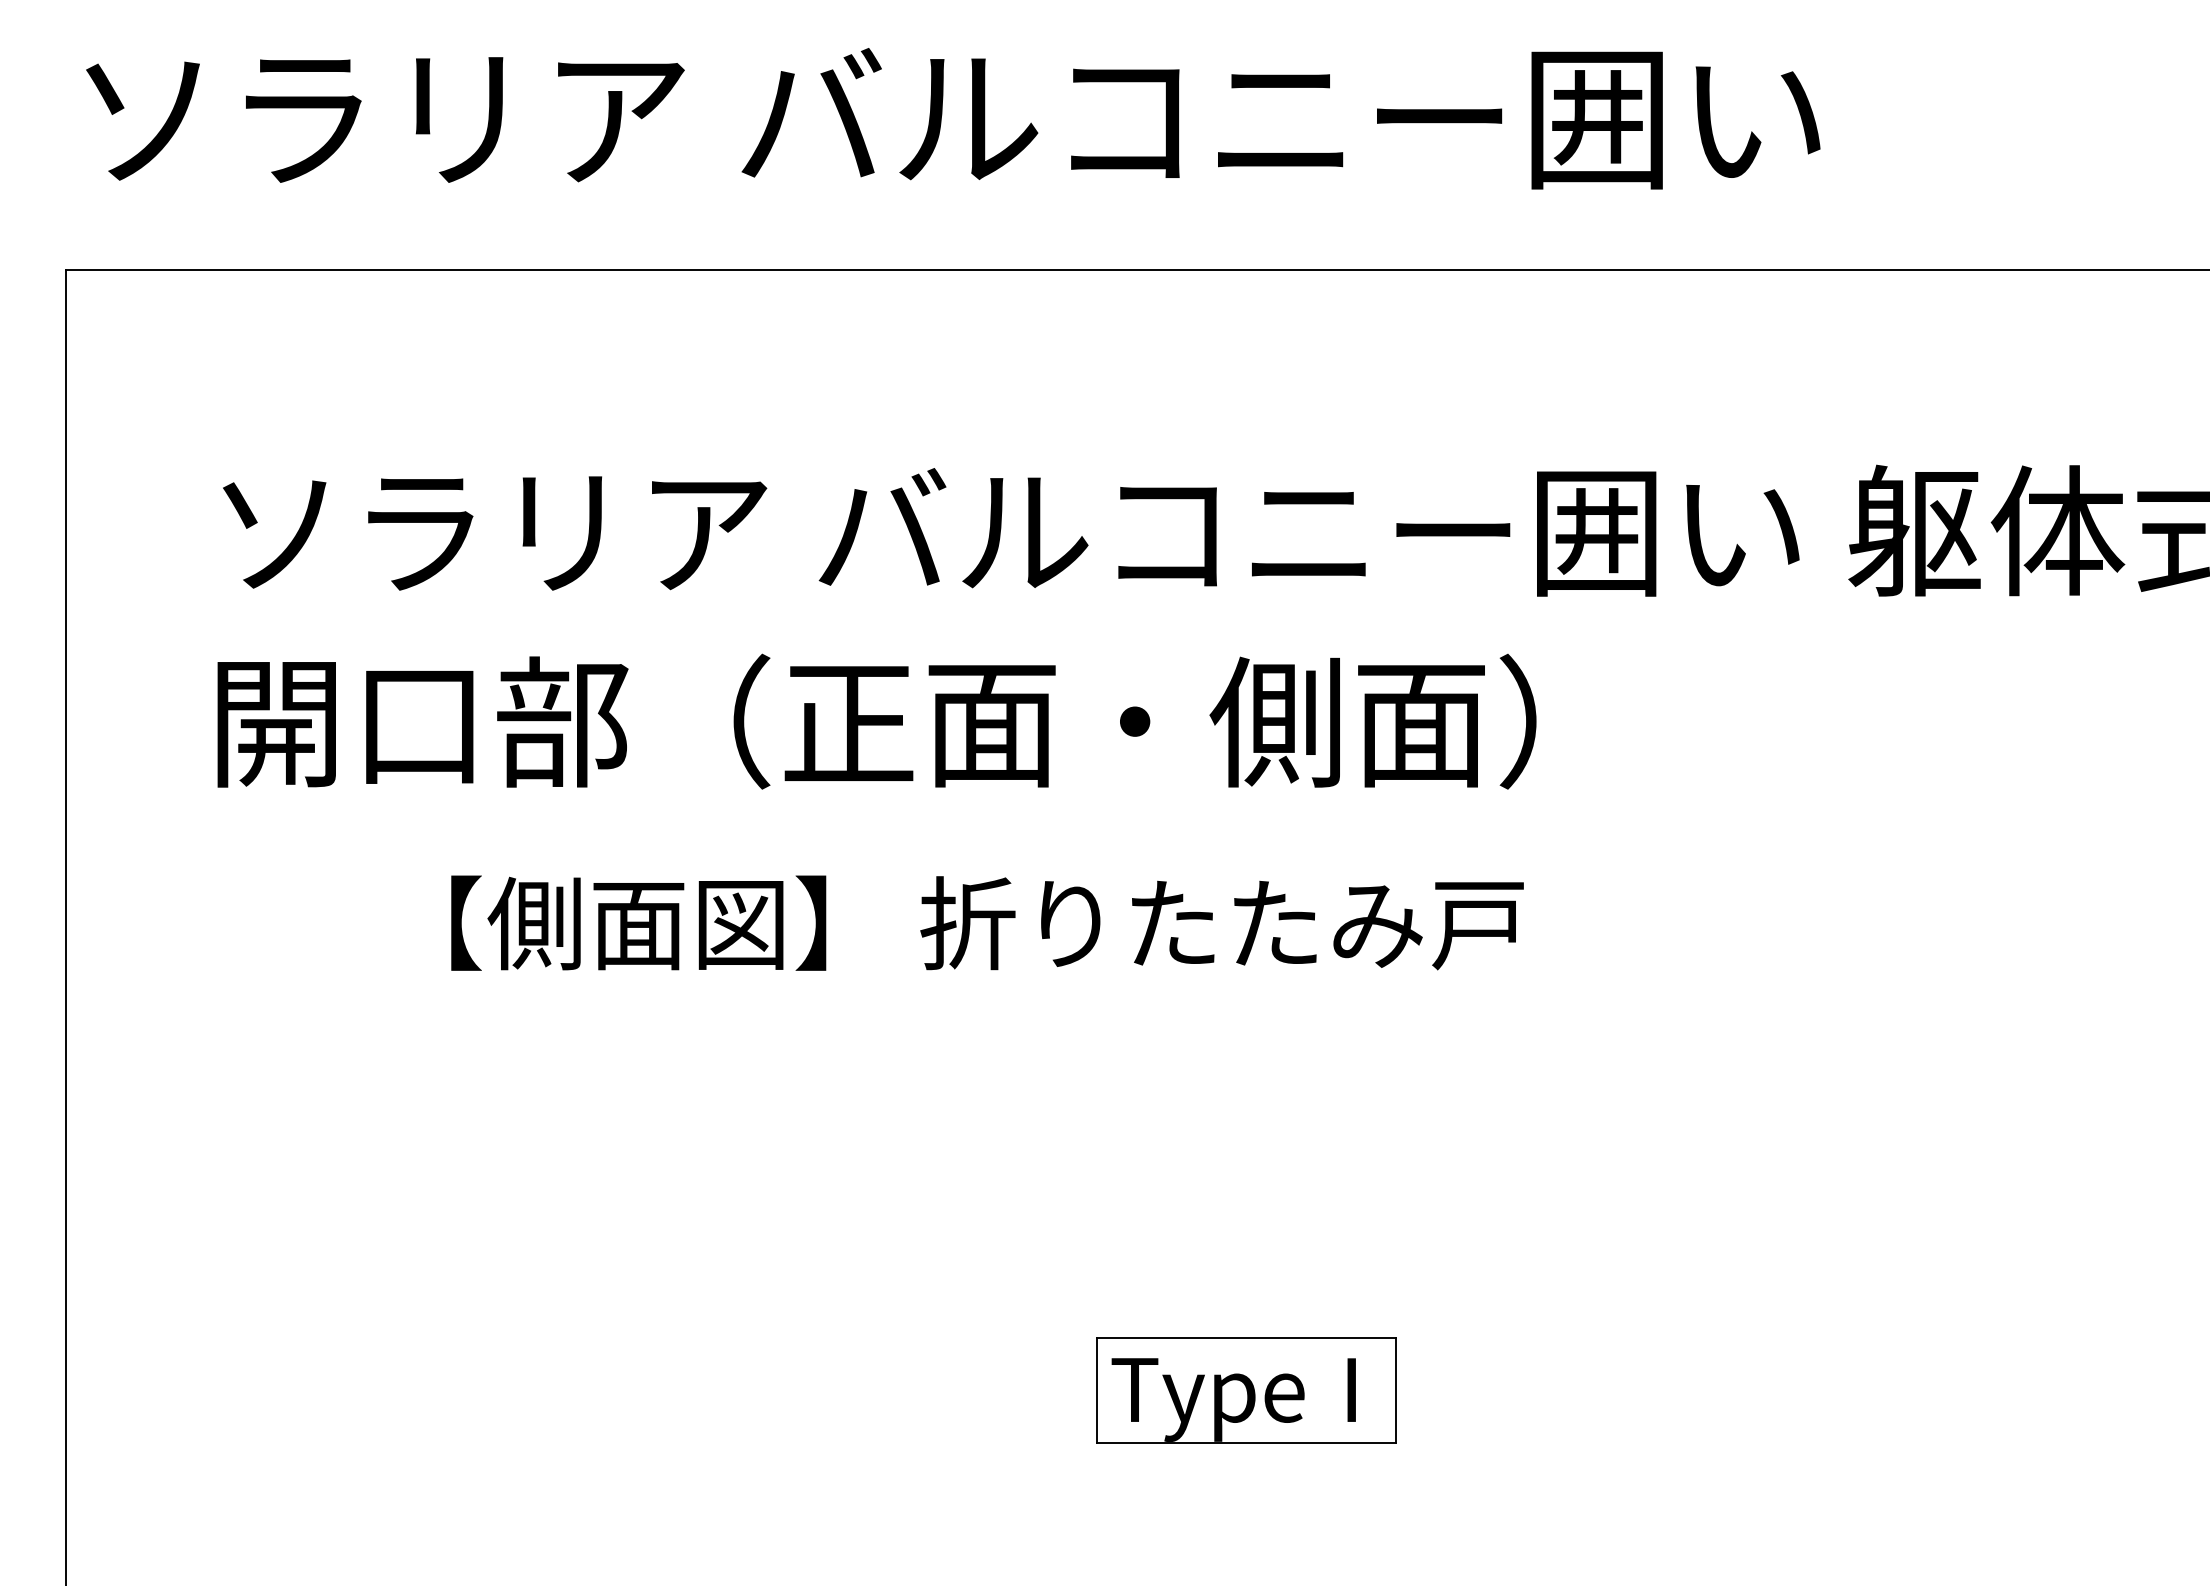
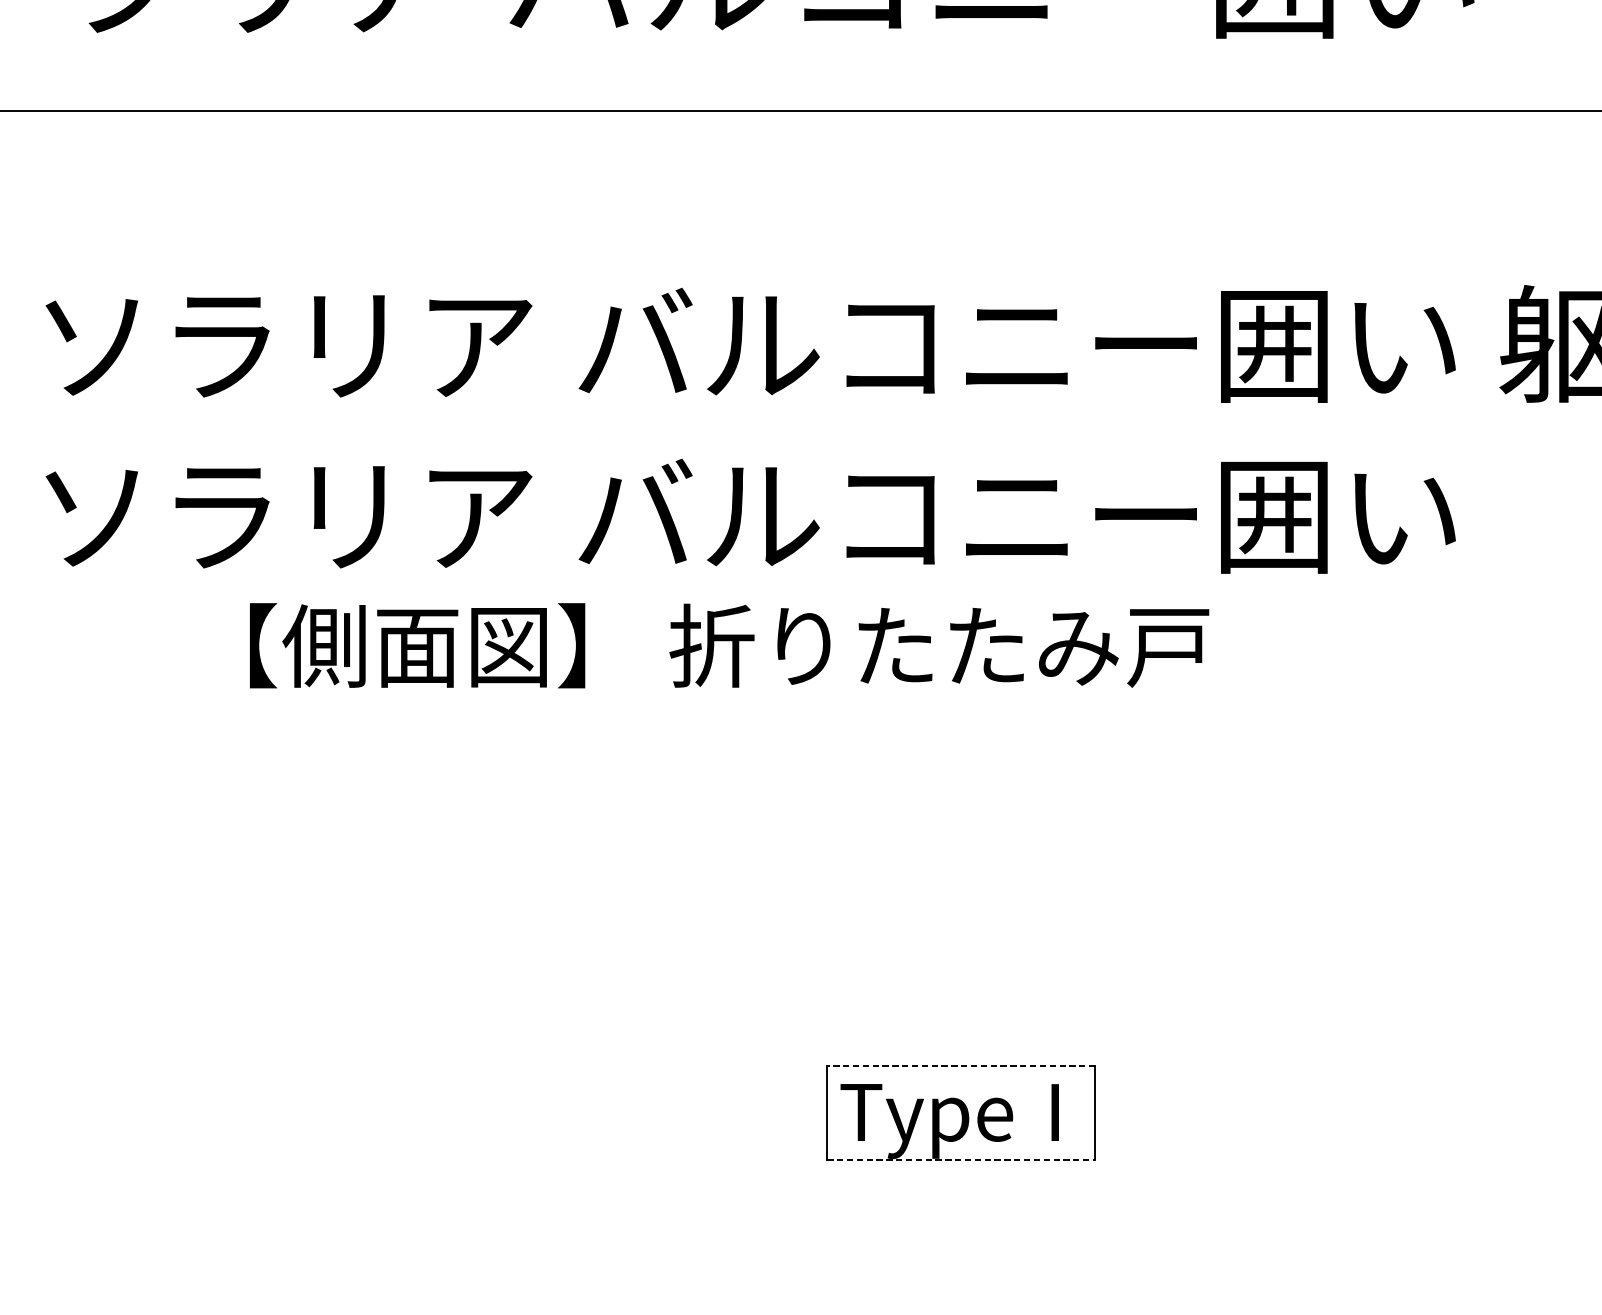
text: (1008, 721) -> (748, 514), 開口部（正面・側面） -> ソラリア バルコニー囲い
text: (987, 922) -> (729, 645), moved
line: (1246, 1338) -> (961, 1066), solid -> dashed
line: (1246, 1443) -> (961, 1160), solid -> dashed

